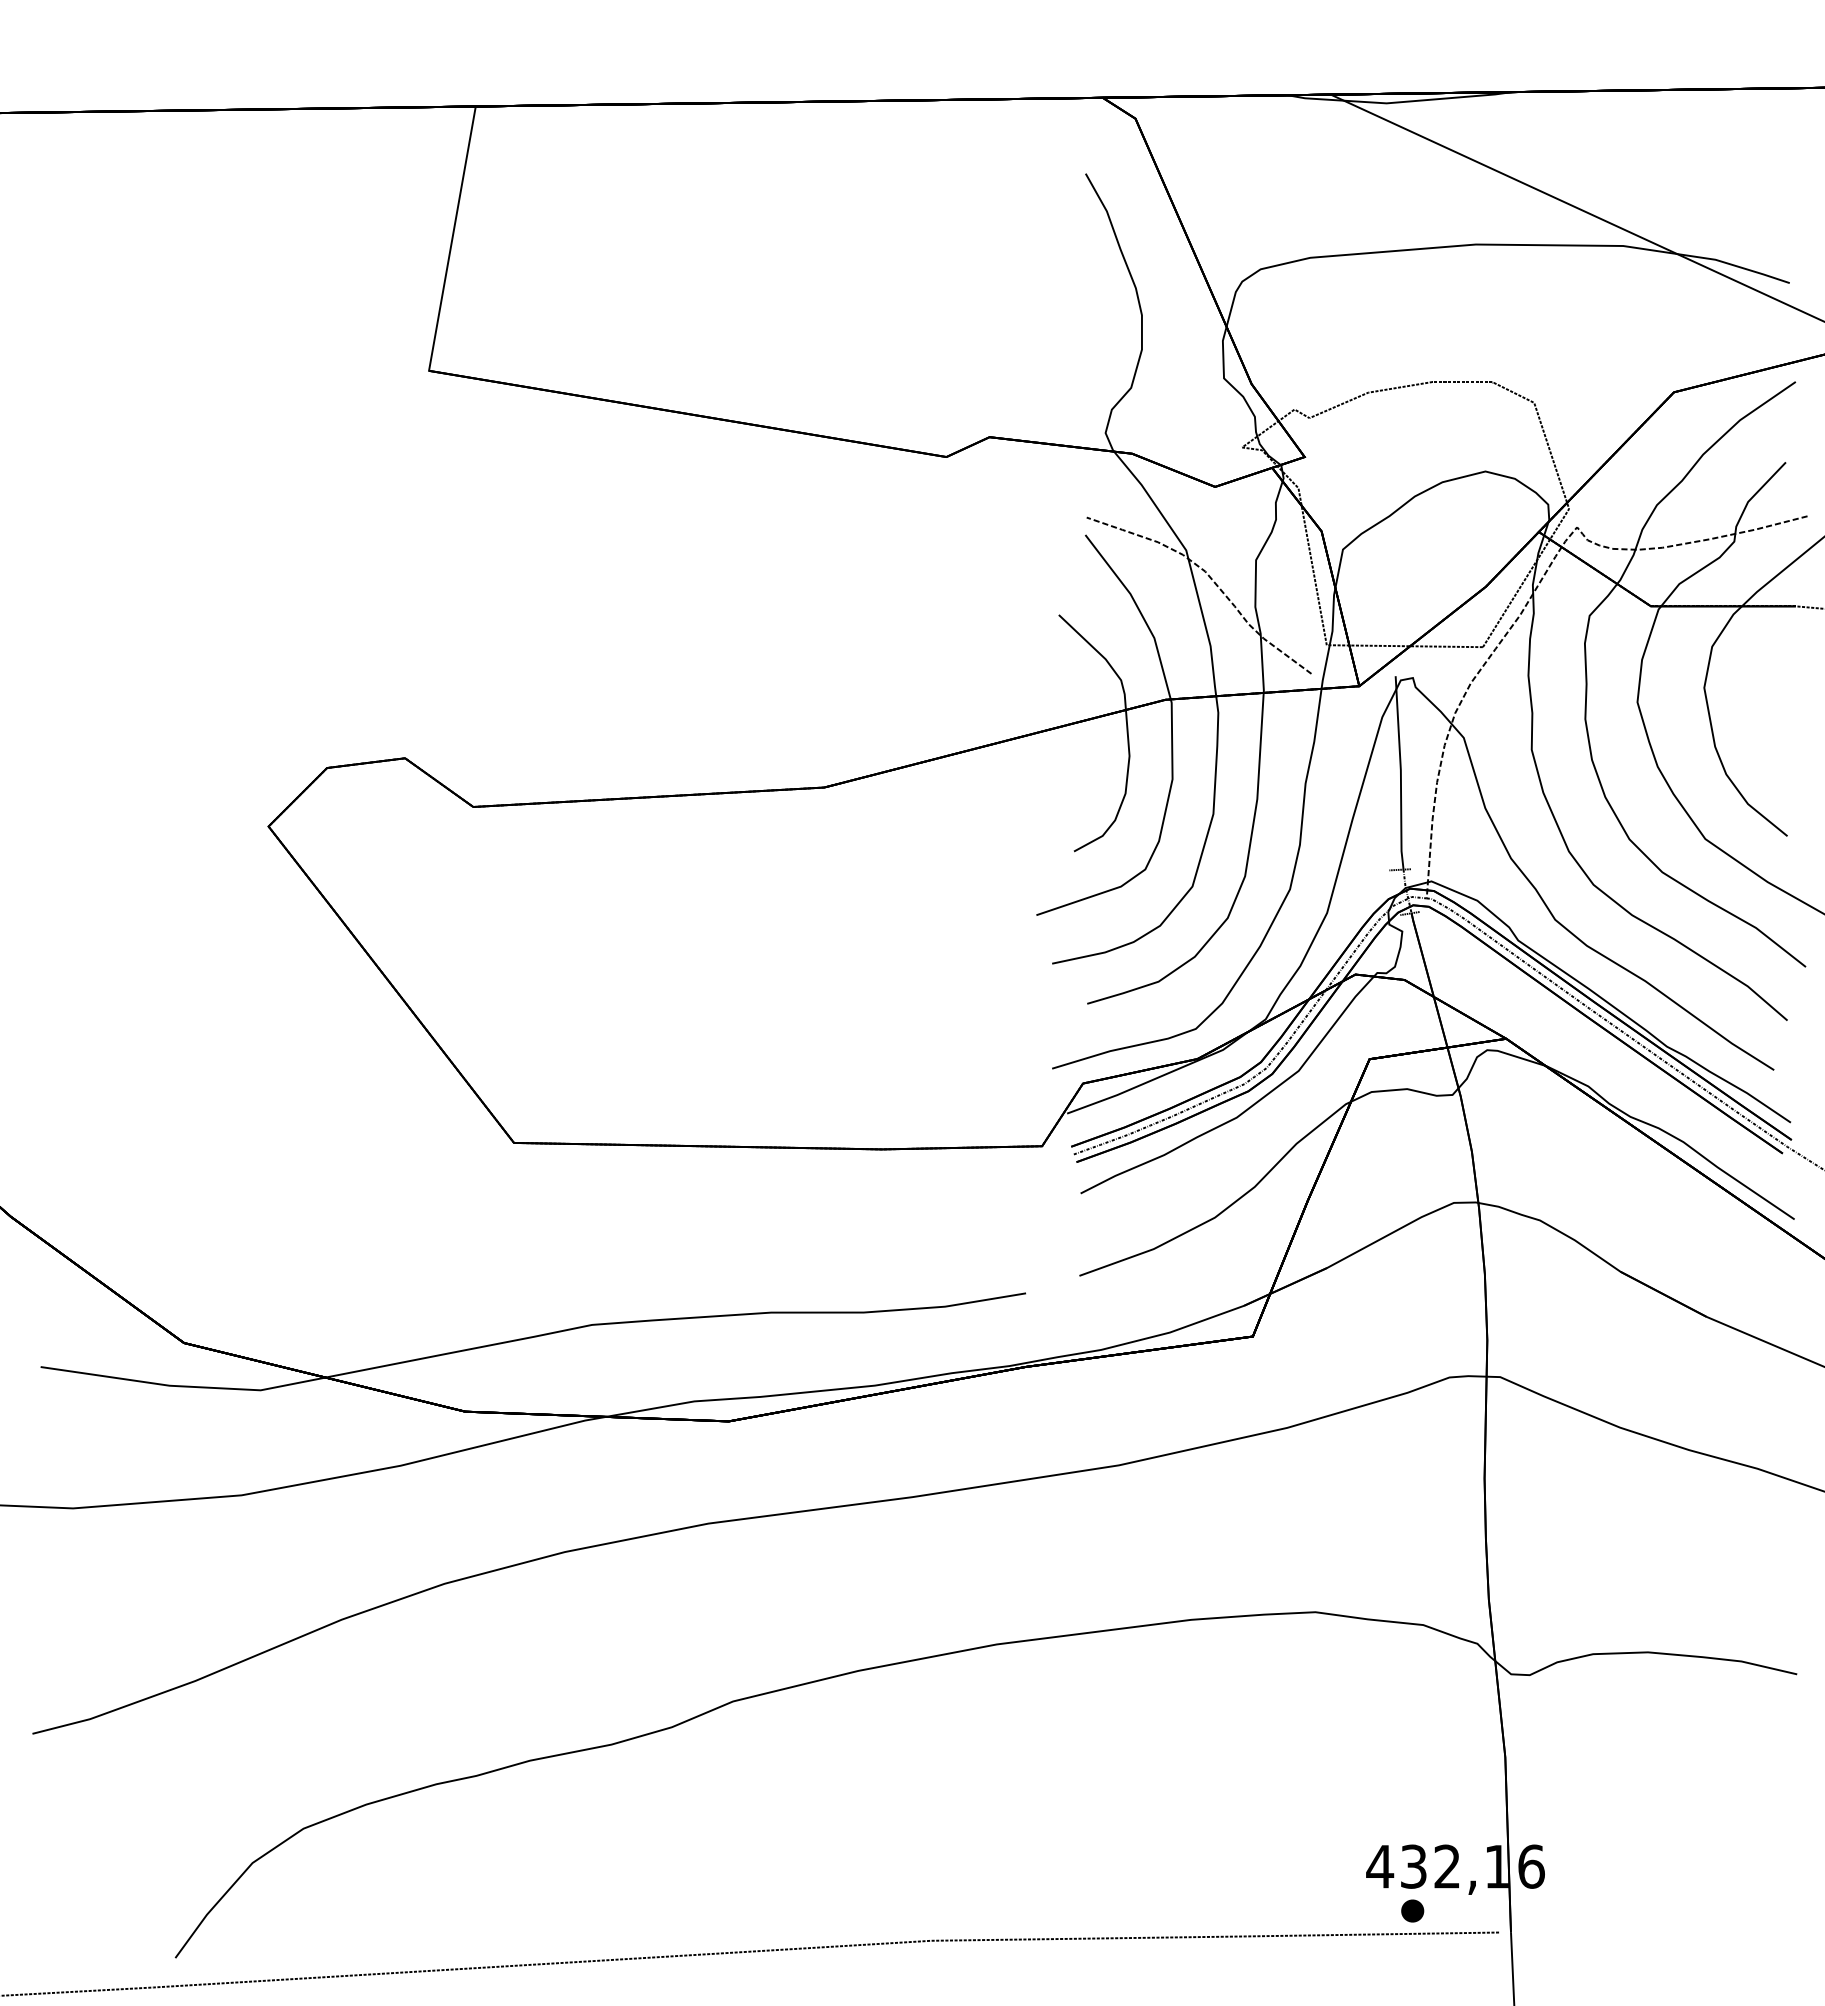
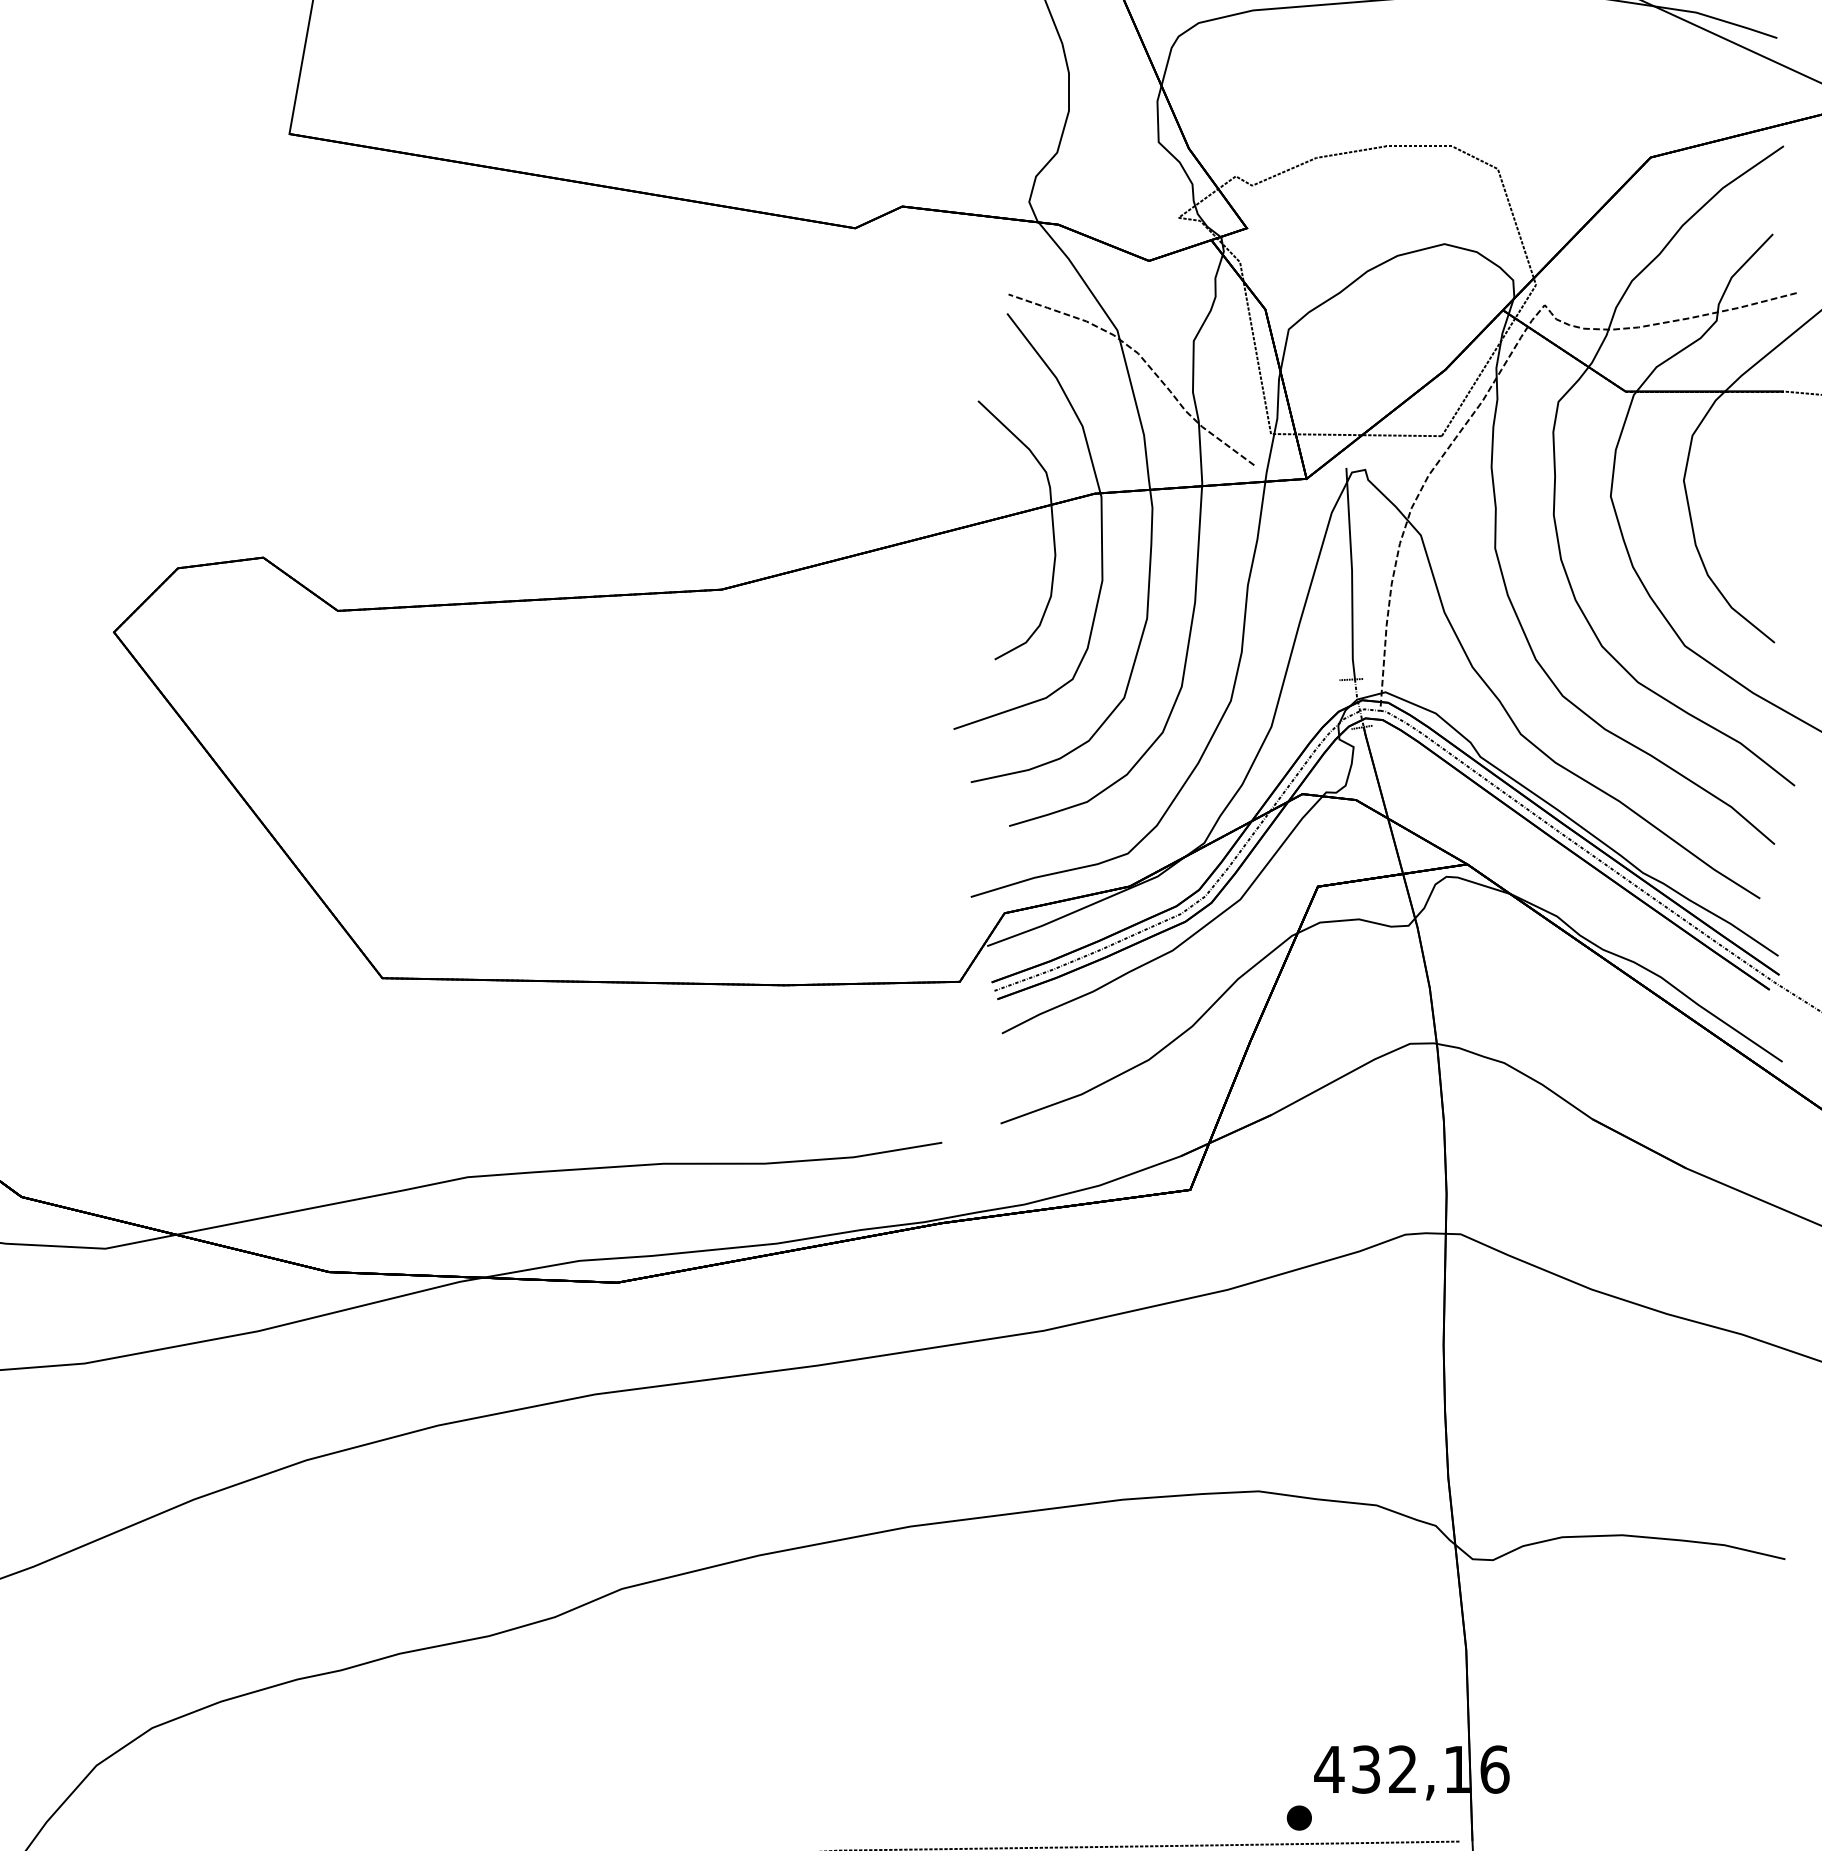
part: (1412, 1910) -> (1299, 1817), moved

